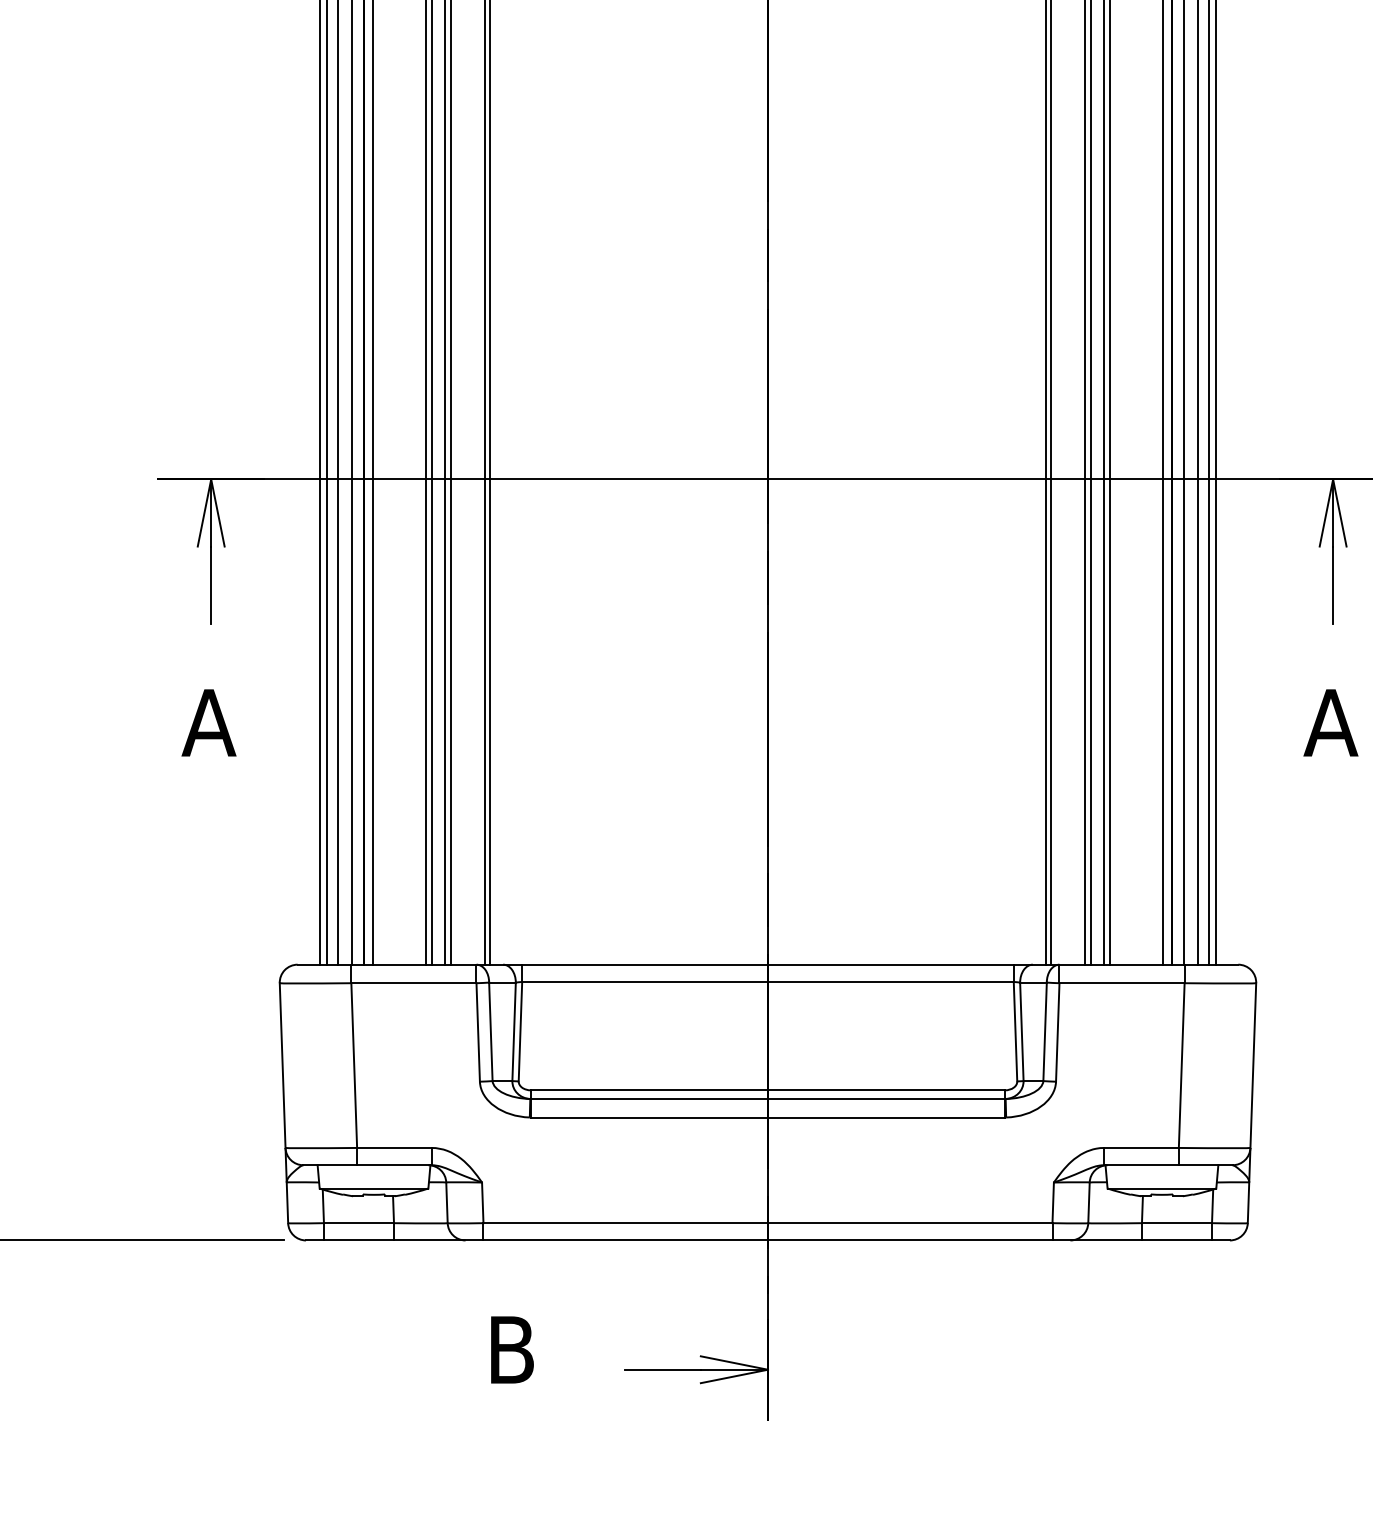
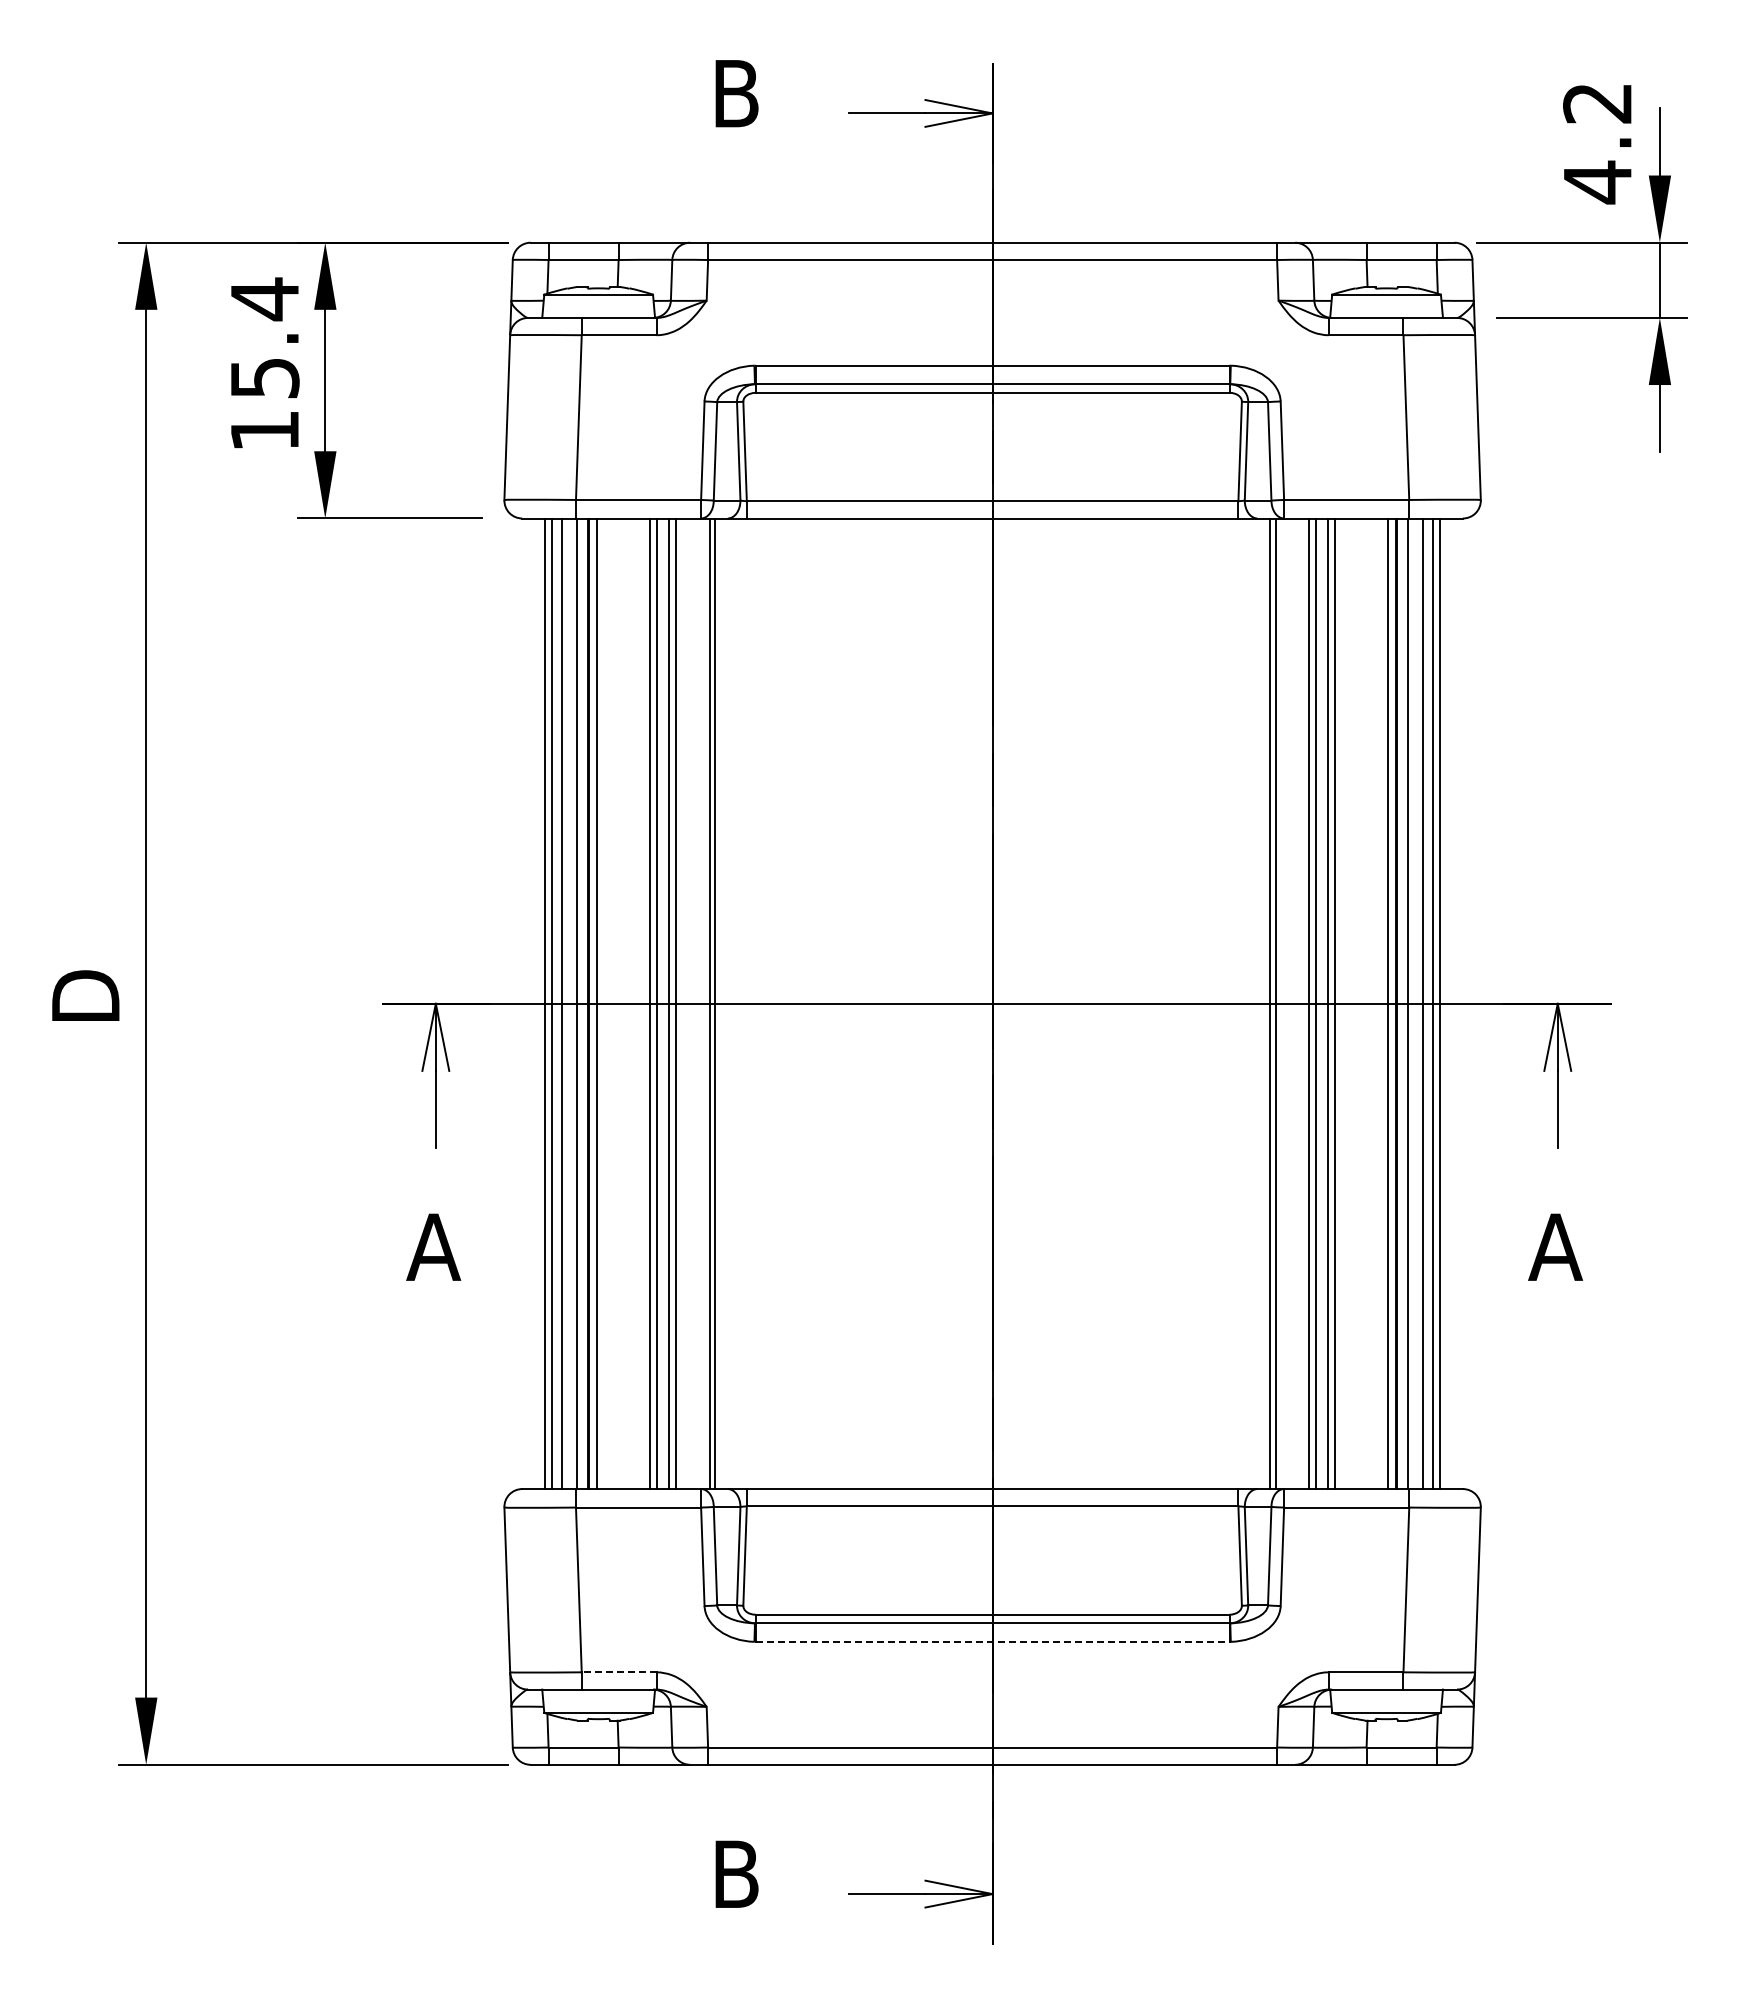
line: (767, 1117) -> (992, 1641), solid -> dashed
line: (393, 1148) -> (618, 1672), solid -> dashed

